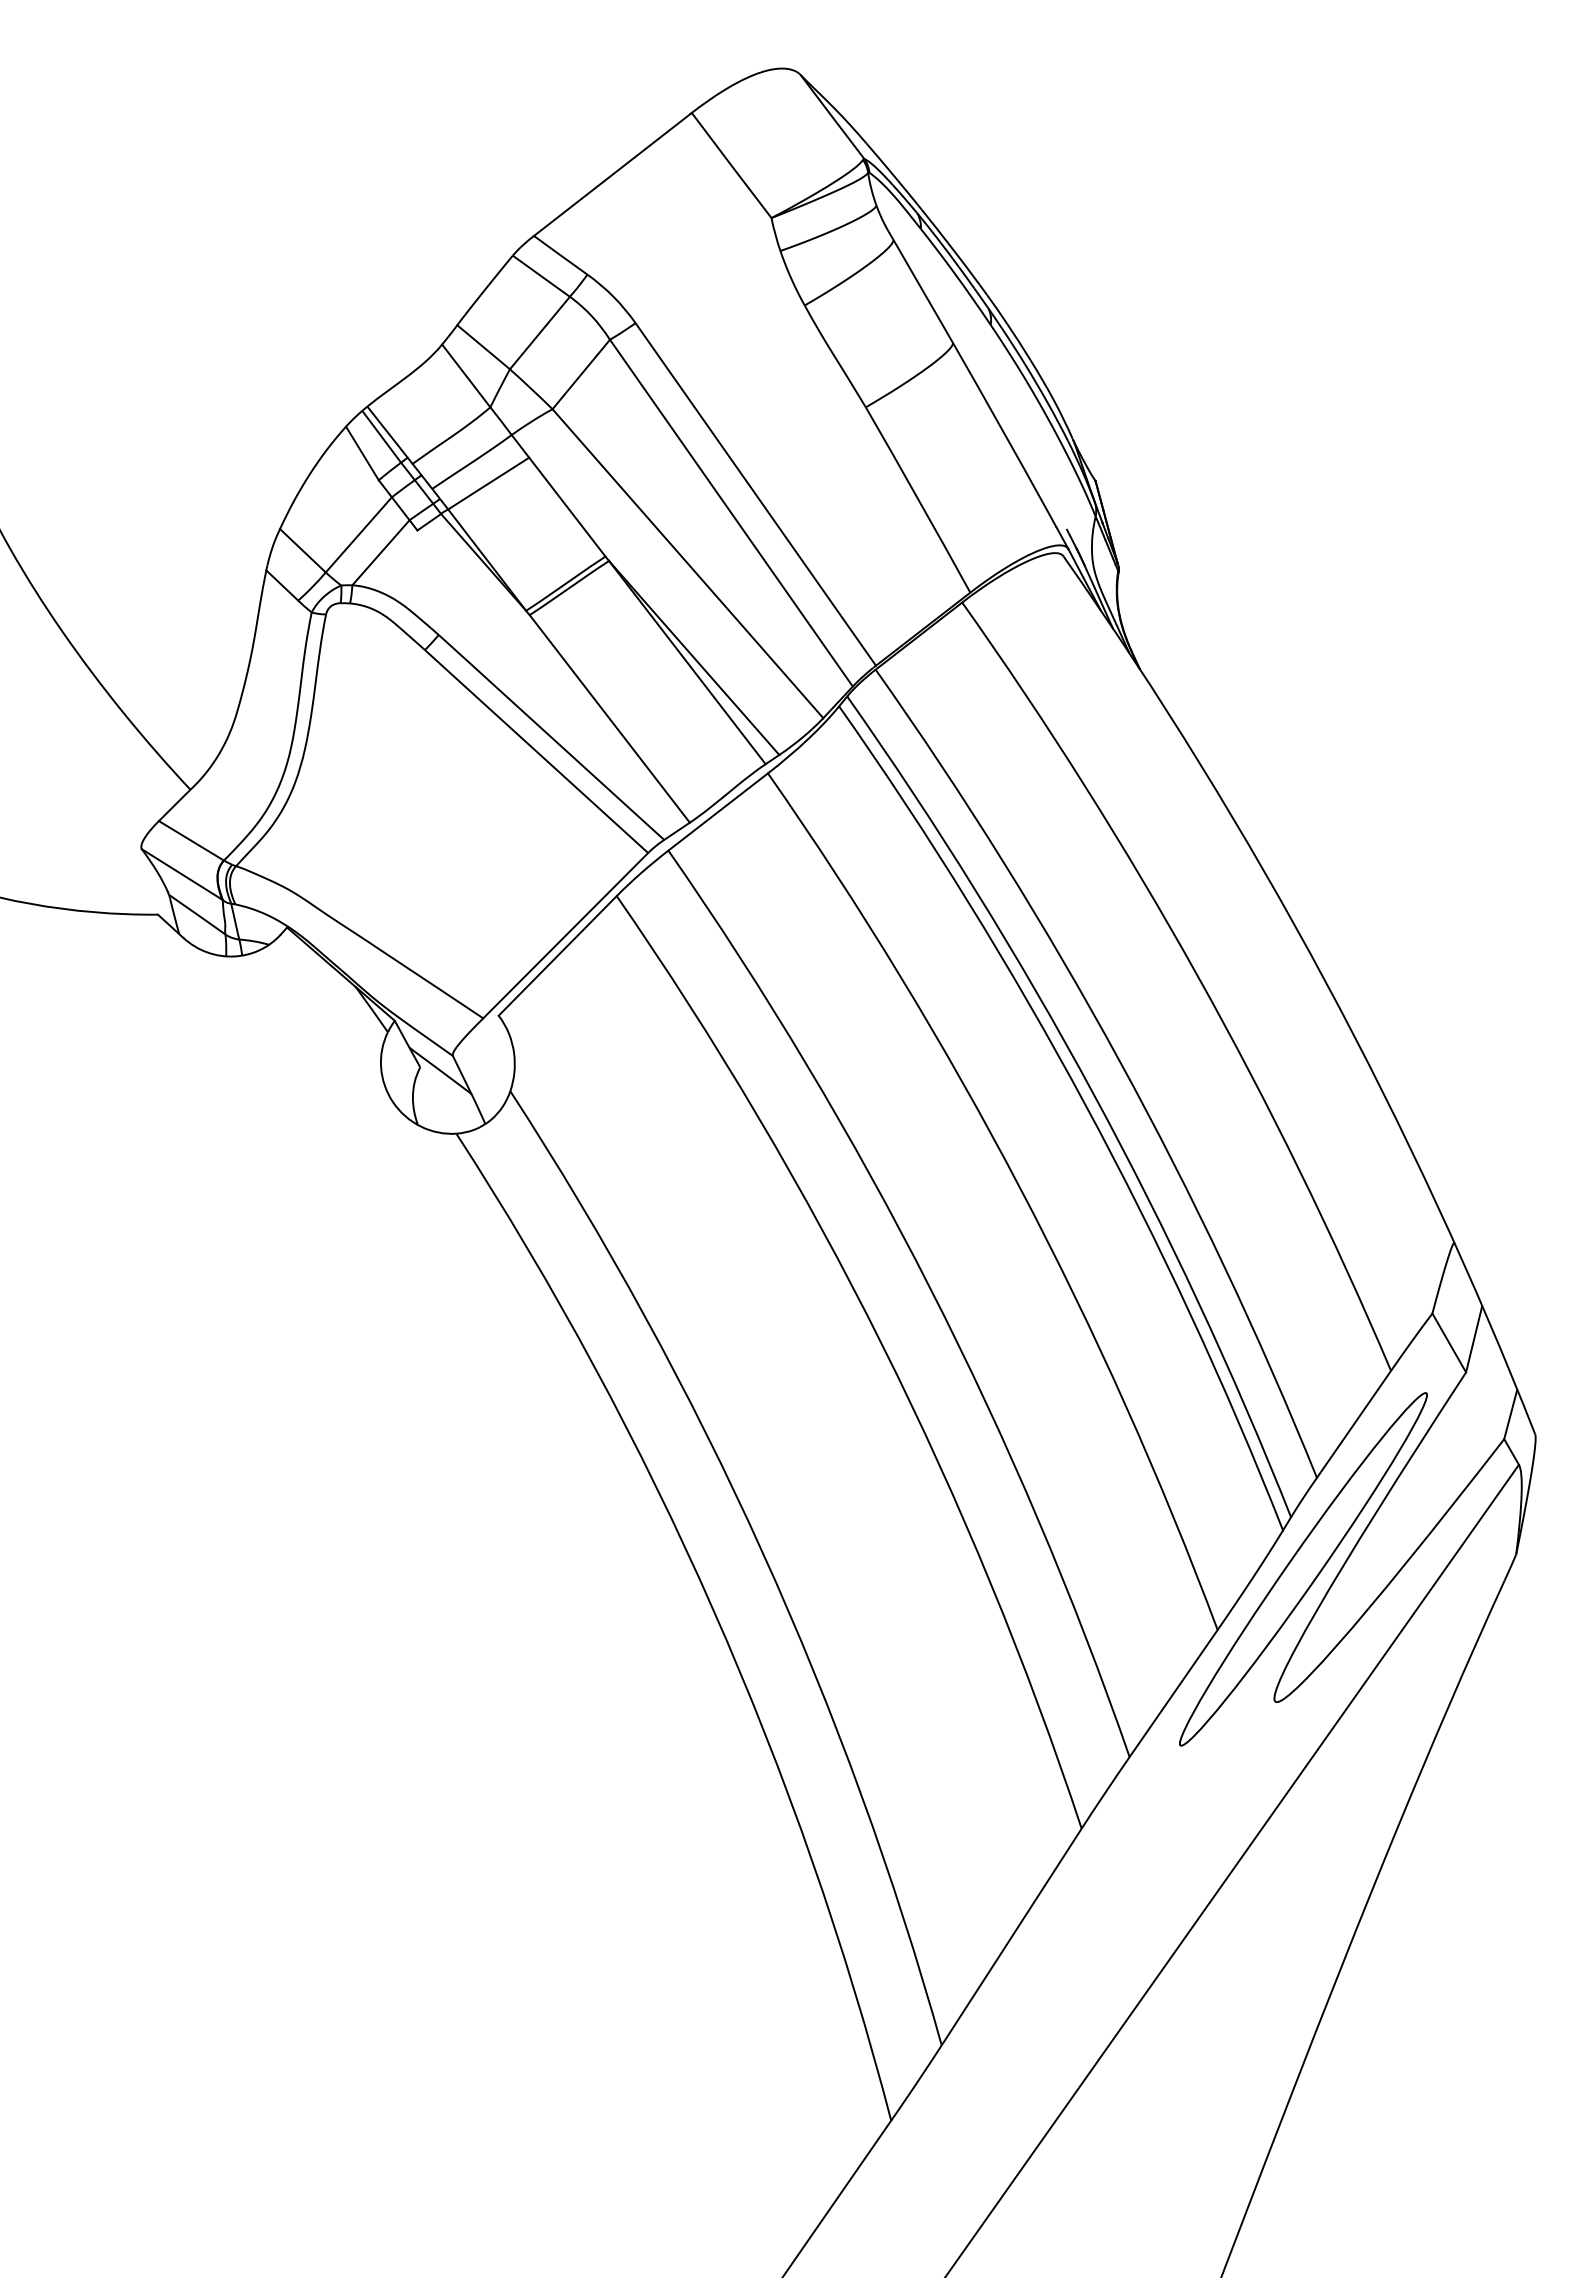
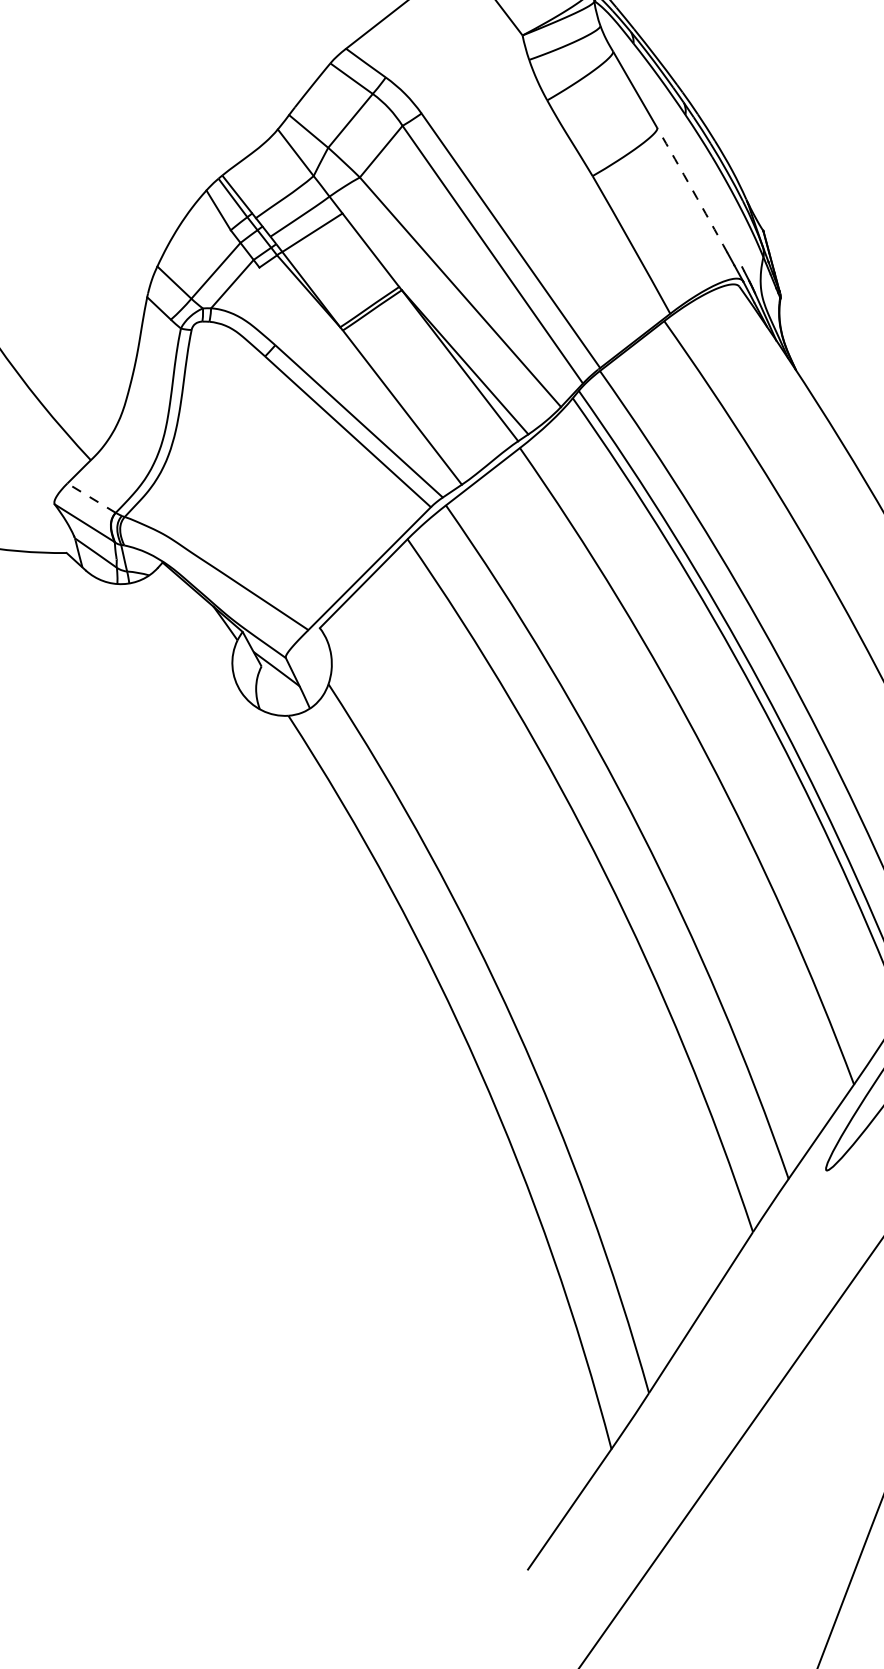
arc: (1000, 426) -> (692, 190), solid -> dashed
line: (191, 840) -> (91, 497), solid -> dashed

